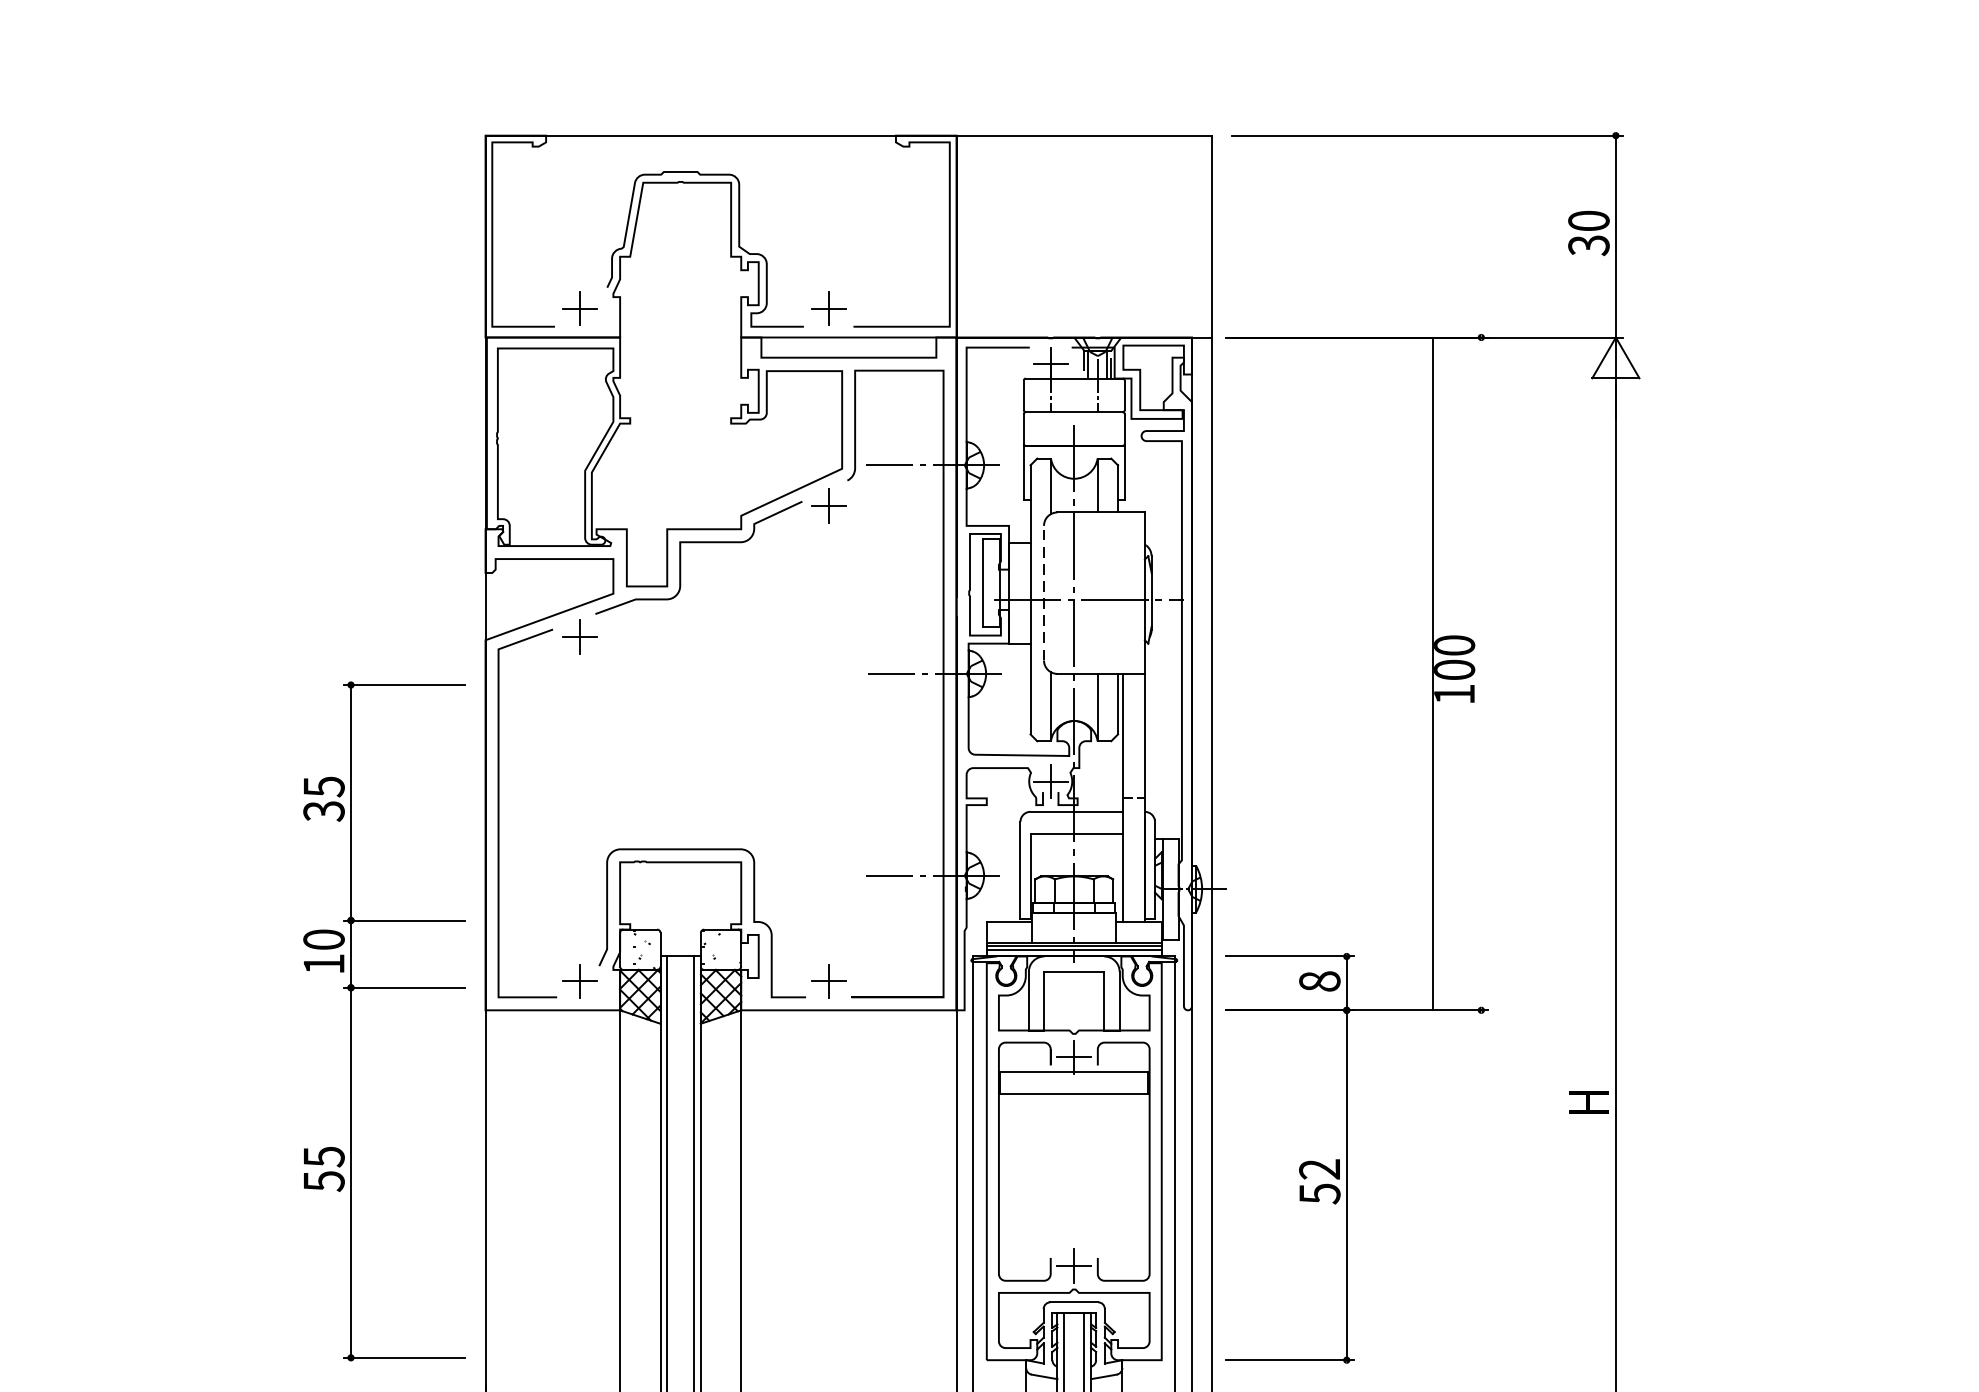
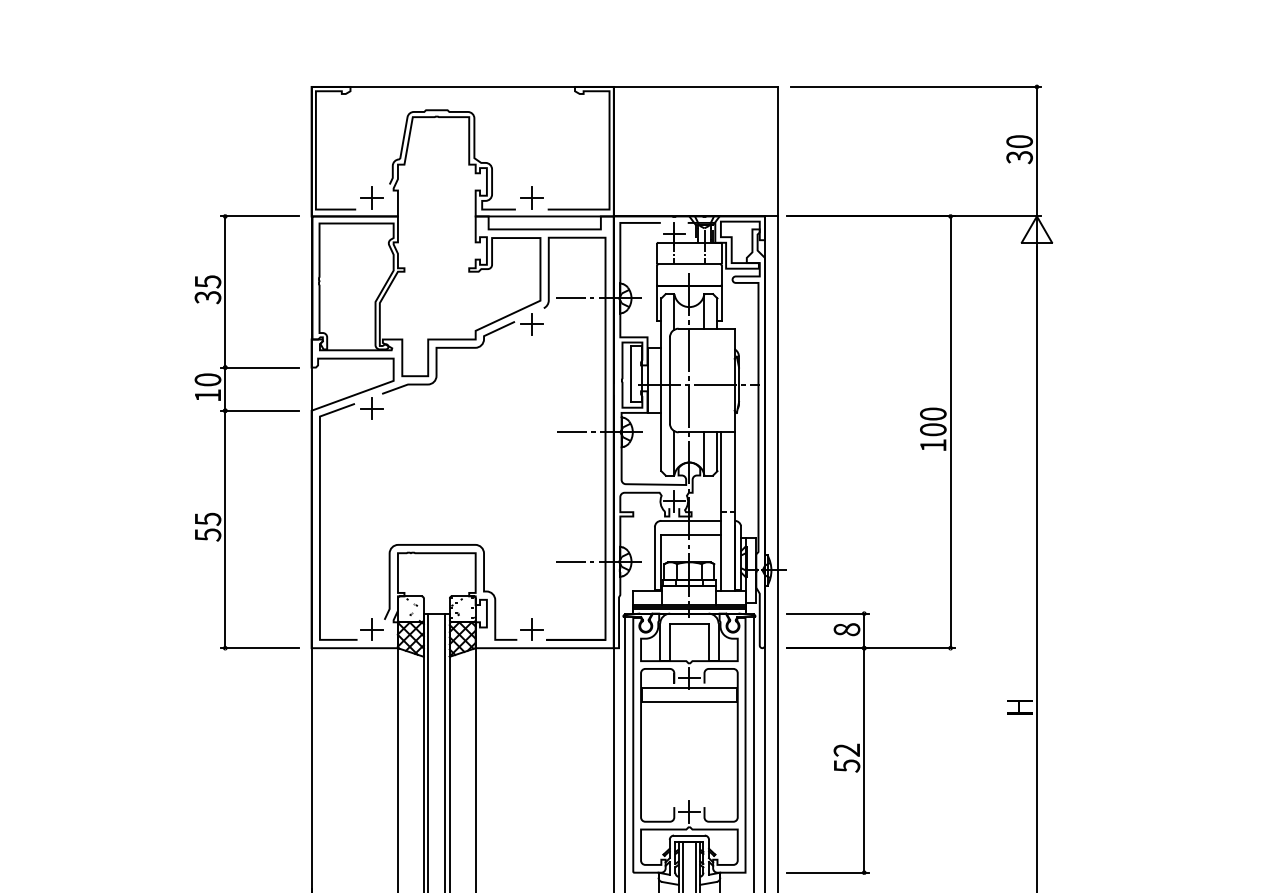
line: (1043, 593) -> (669, 380), dashed -> solid
line: (1432, 674) -> (950, 432), moved
part: (384, 988) -> (246, 411), moved

